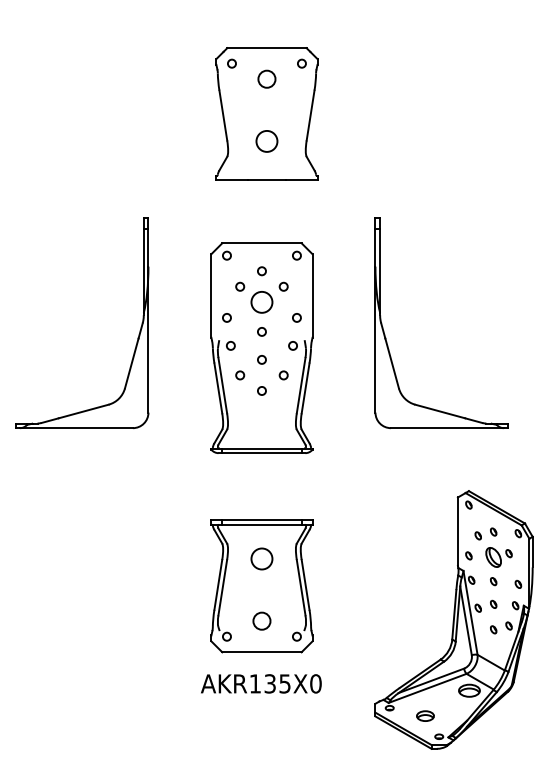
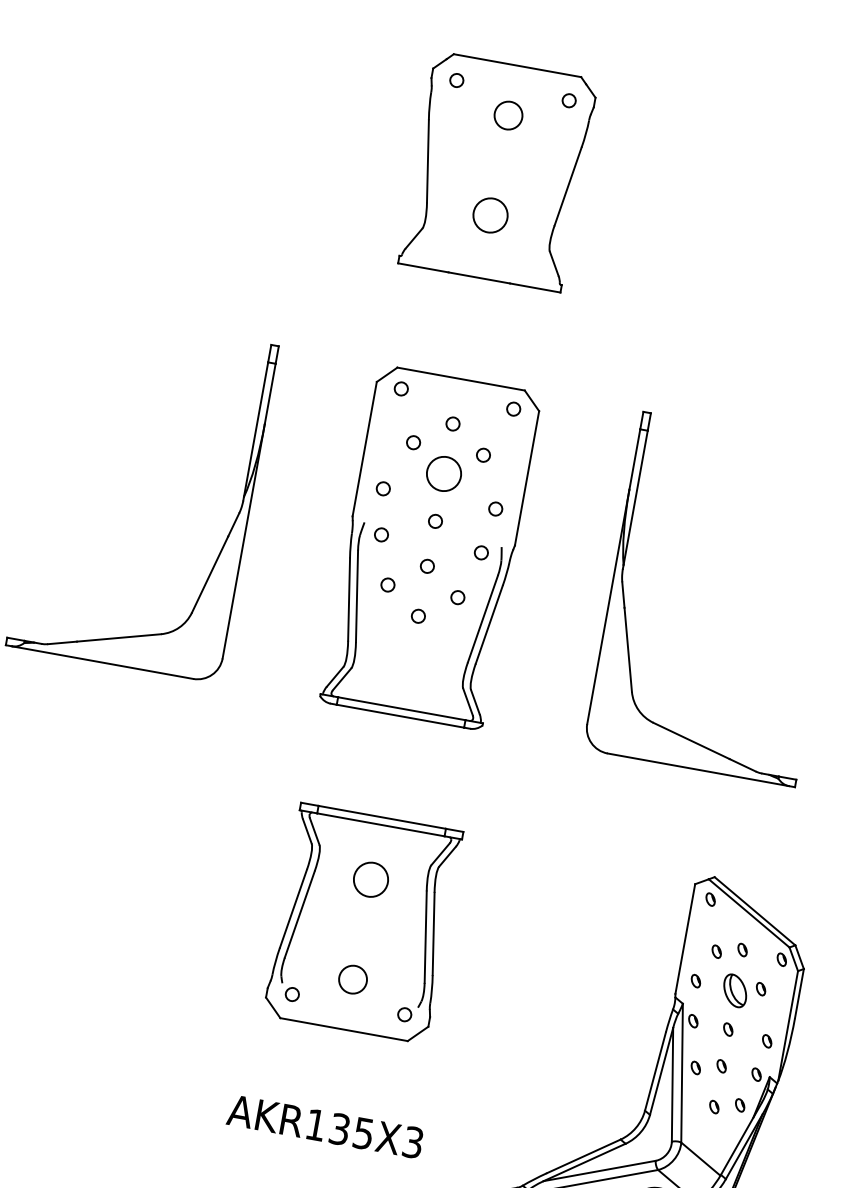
part: (266, 113) -> (497, 170), moved
part: (261, 347) -> (430, 546), moved
part: (261, 586) -> (362, 923), moved
text: (315, 683) -> (412, 1141), AKR135X0 -> AKR135X3

